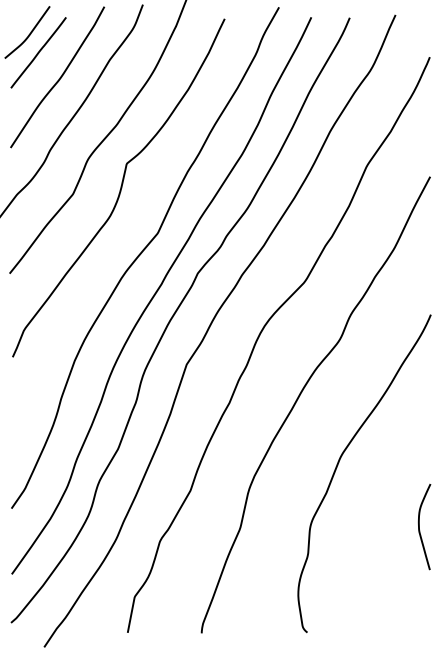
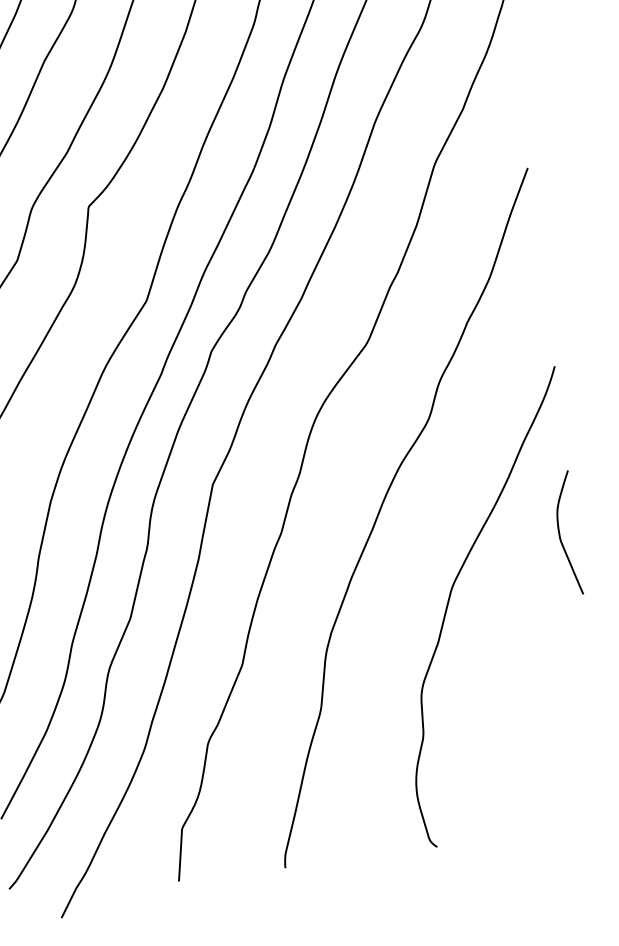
curve: (419, 526) -> (560, 533), moved

